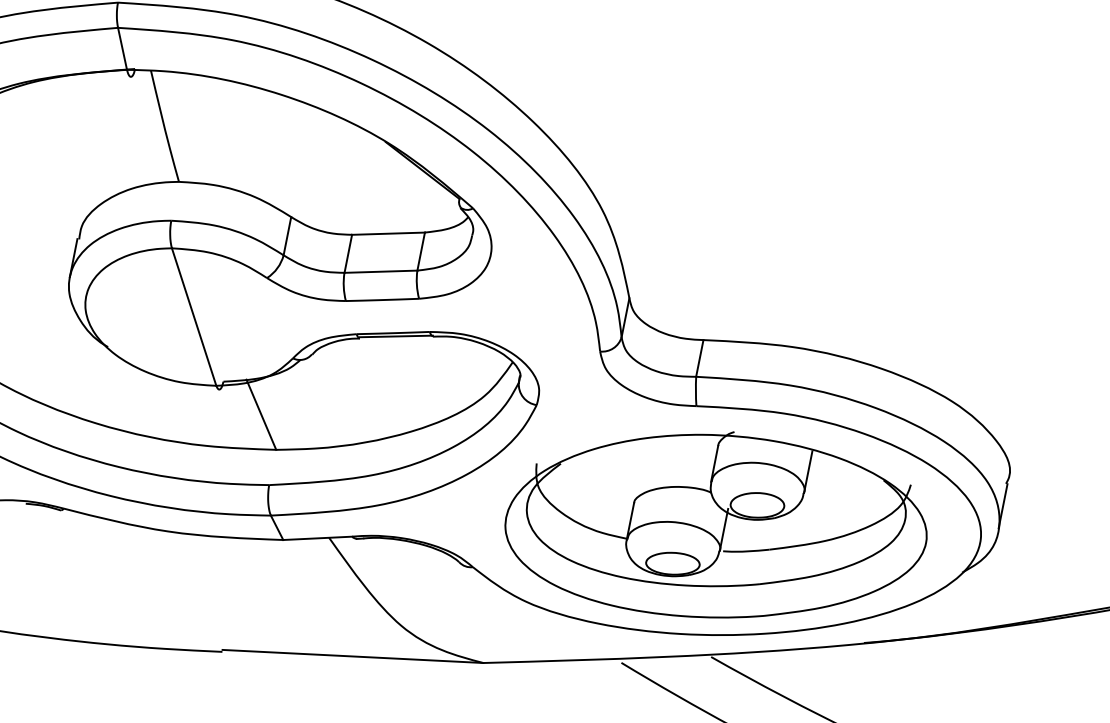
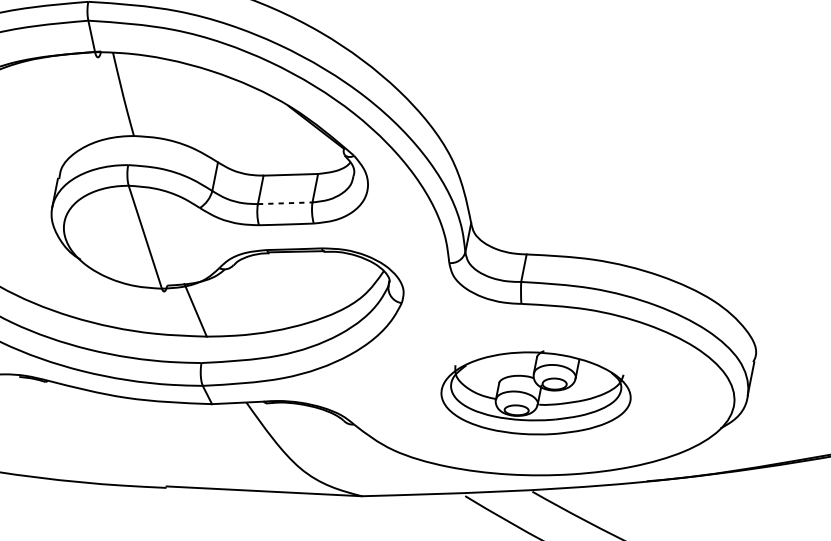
line: (381, 271) -> (285, 203), solid -> dashed
part: (715, 524) -> (535, 392), size x0.6

